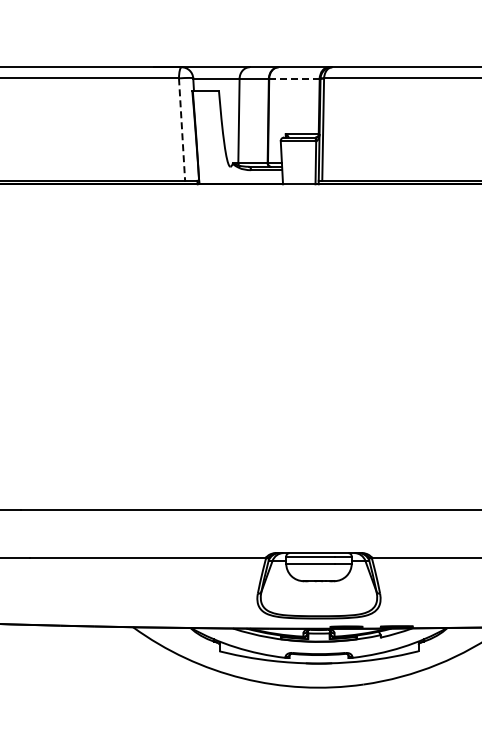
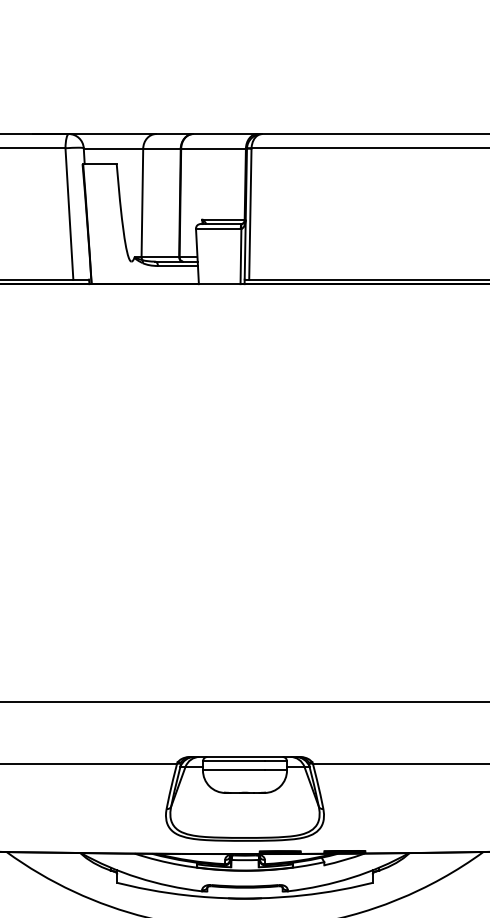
line: (294, 78) -> (213, 148), dashed -> solid
line: (182, 130) -> (69, 215), dashed -> solid

